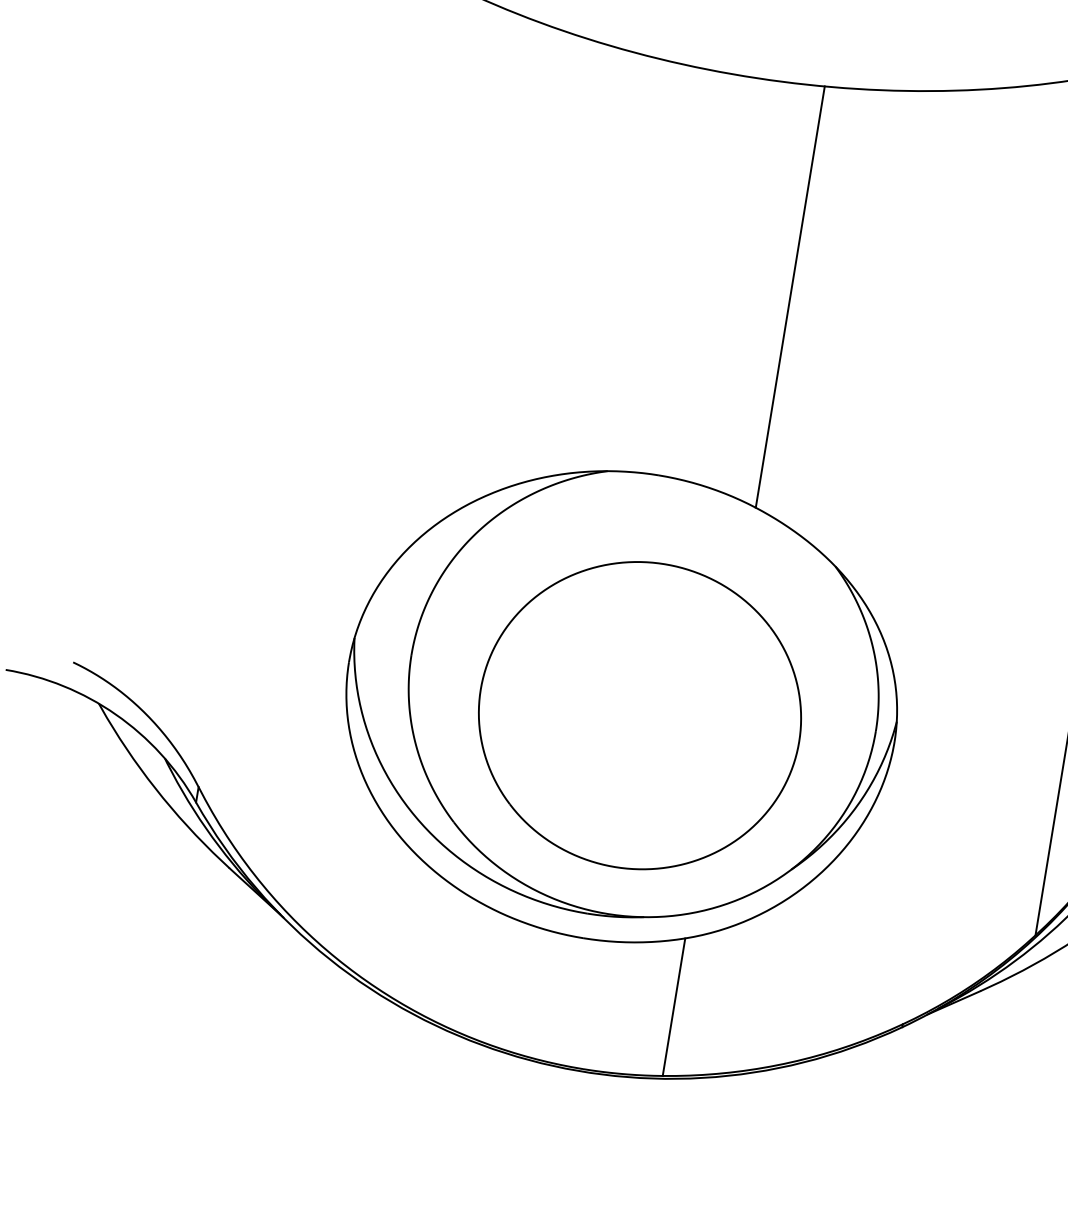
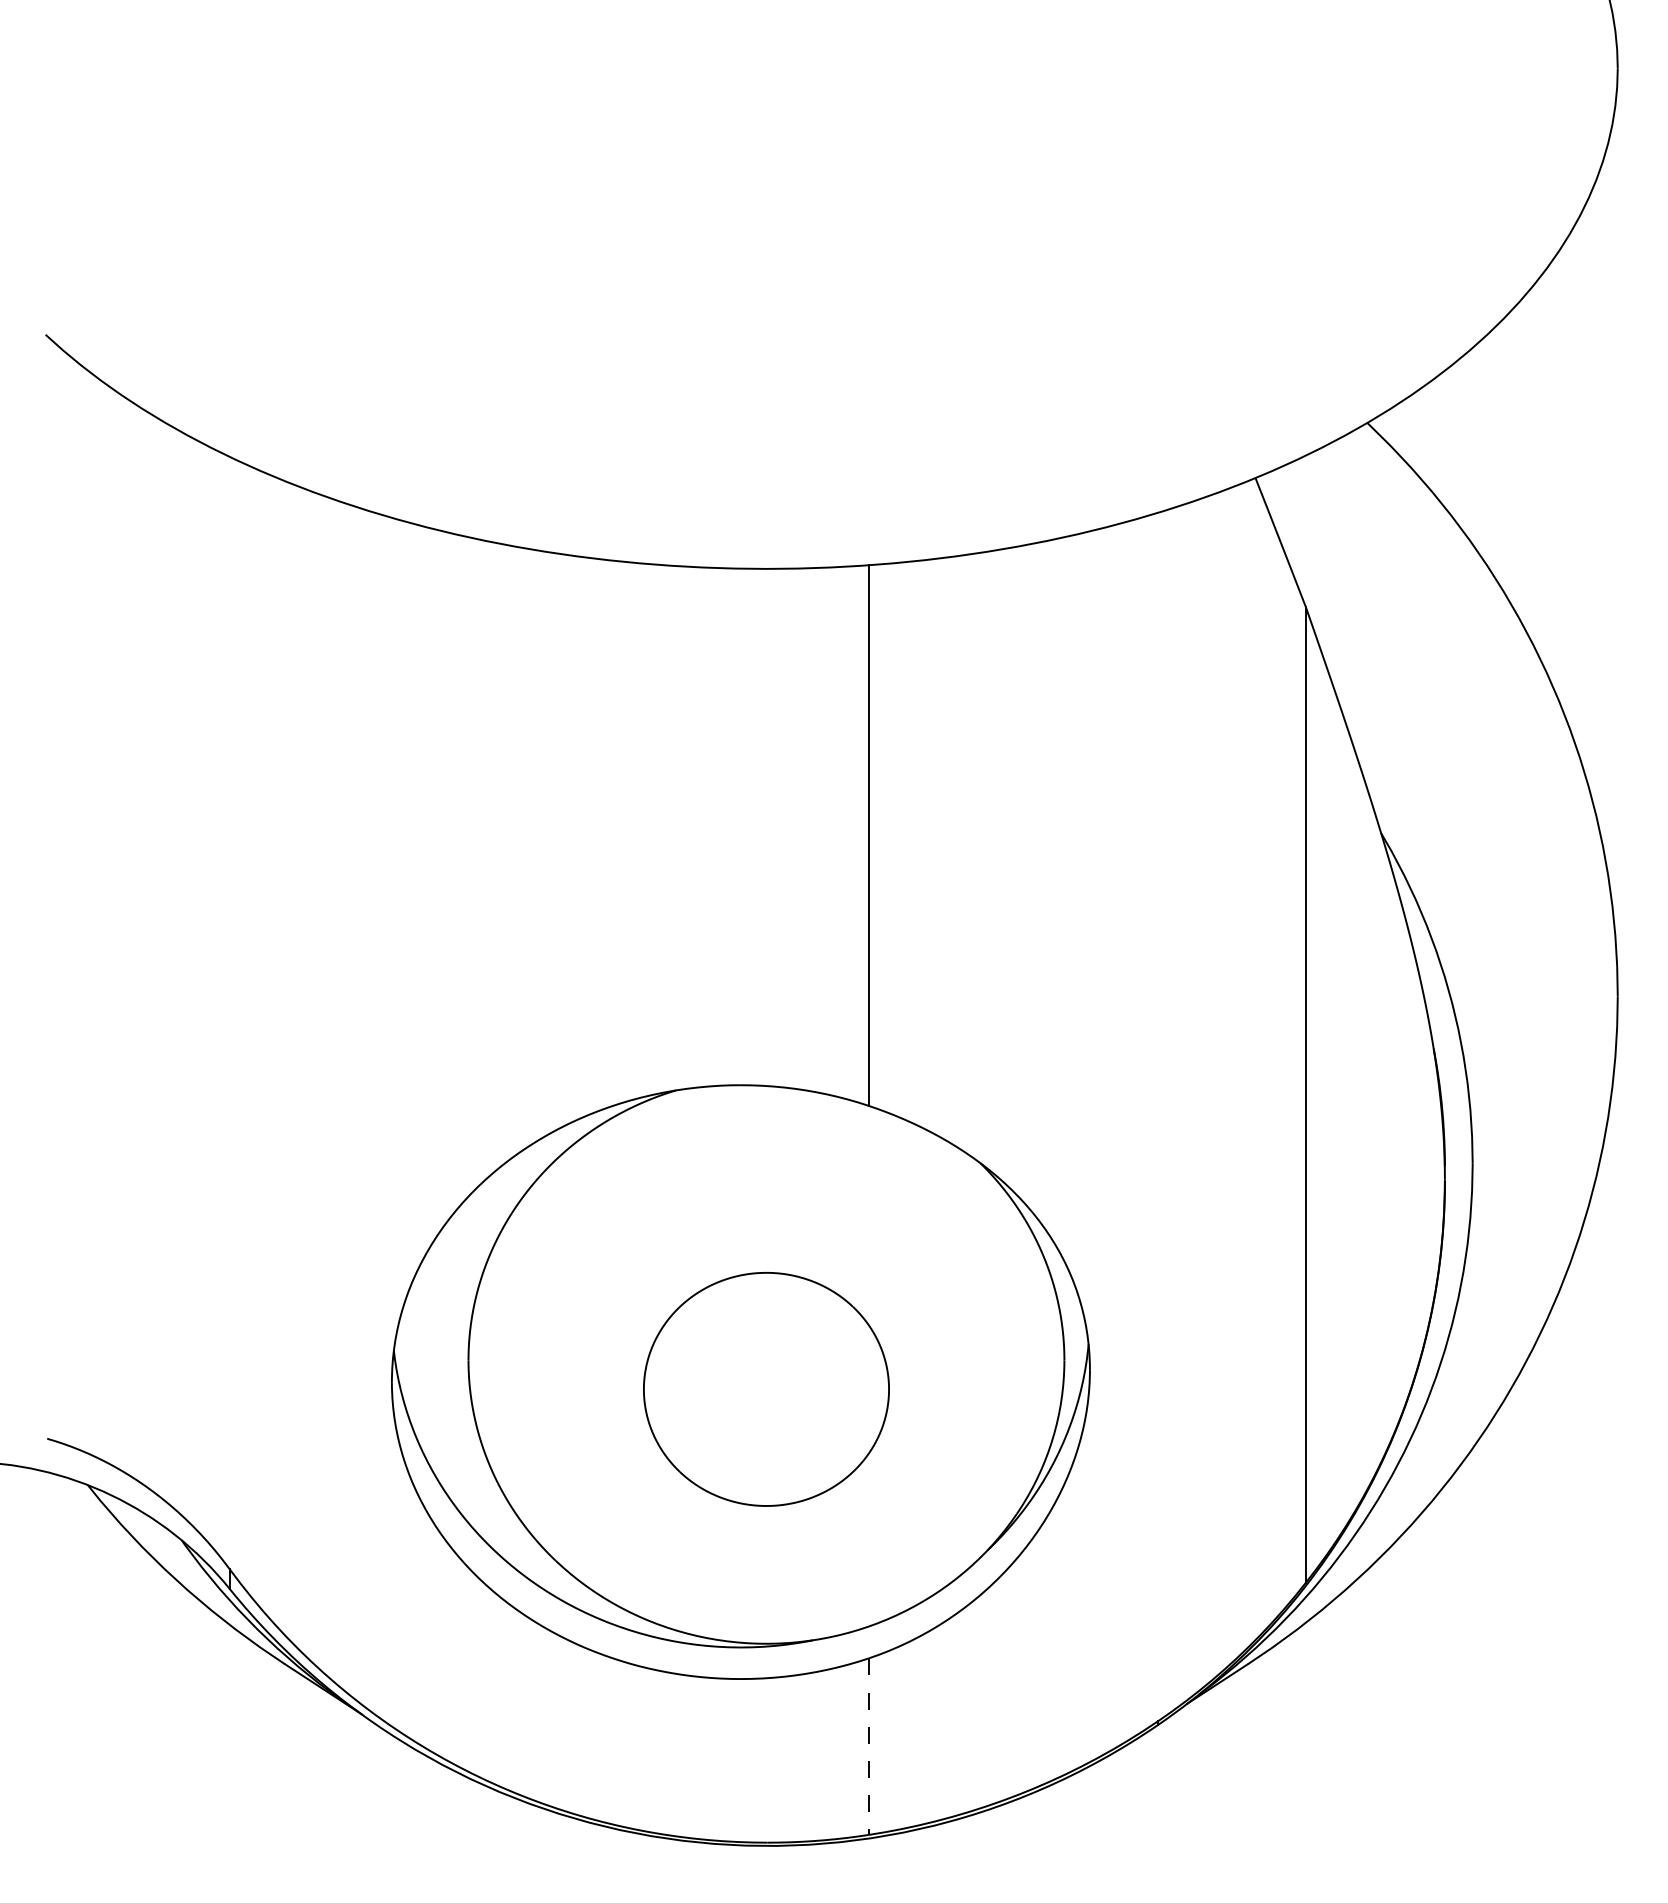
part: (640, 715) -> (766, 1389), size x0.6
line: (673, 1007) -> (868, 1747), solid -> dashed

